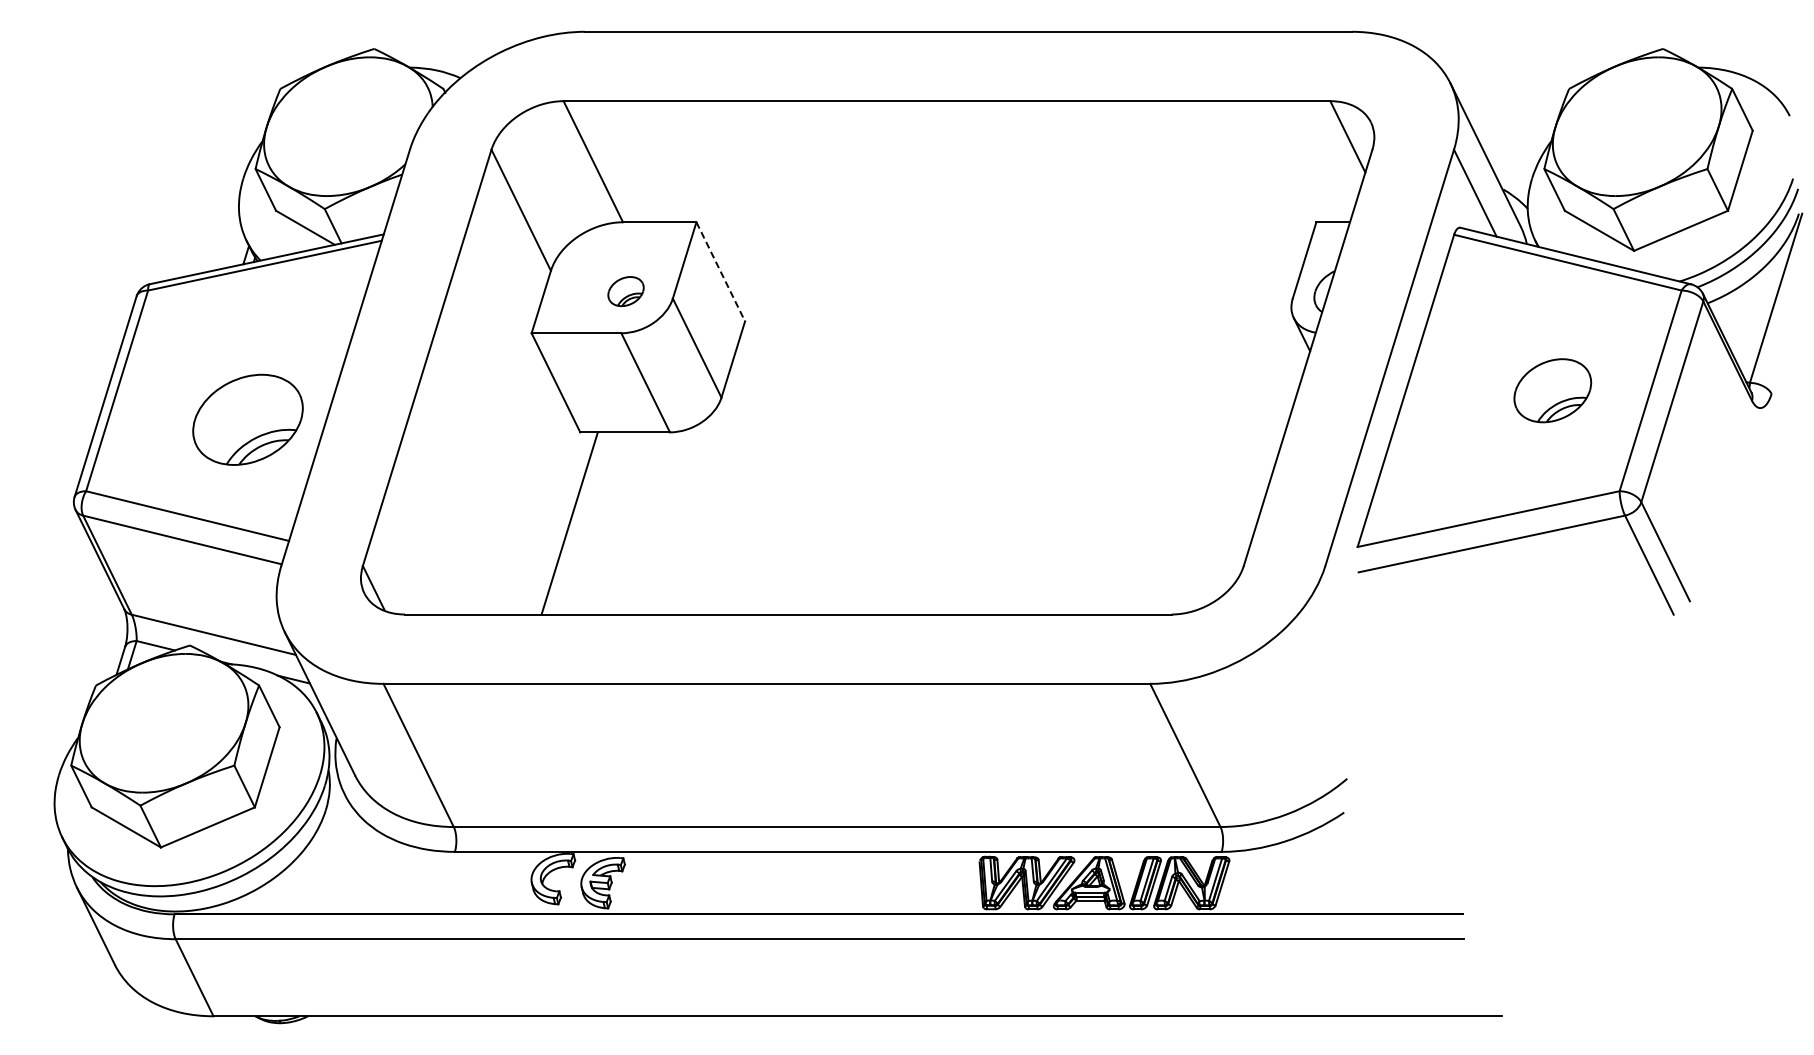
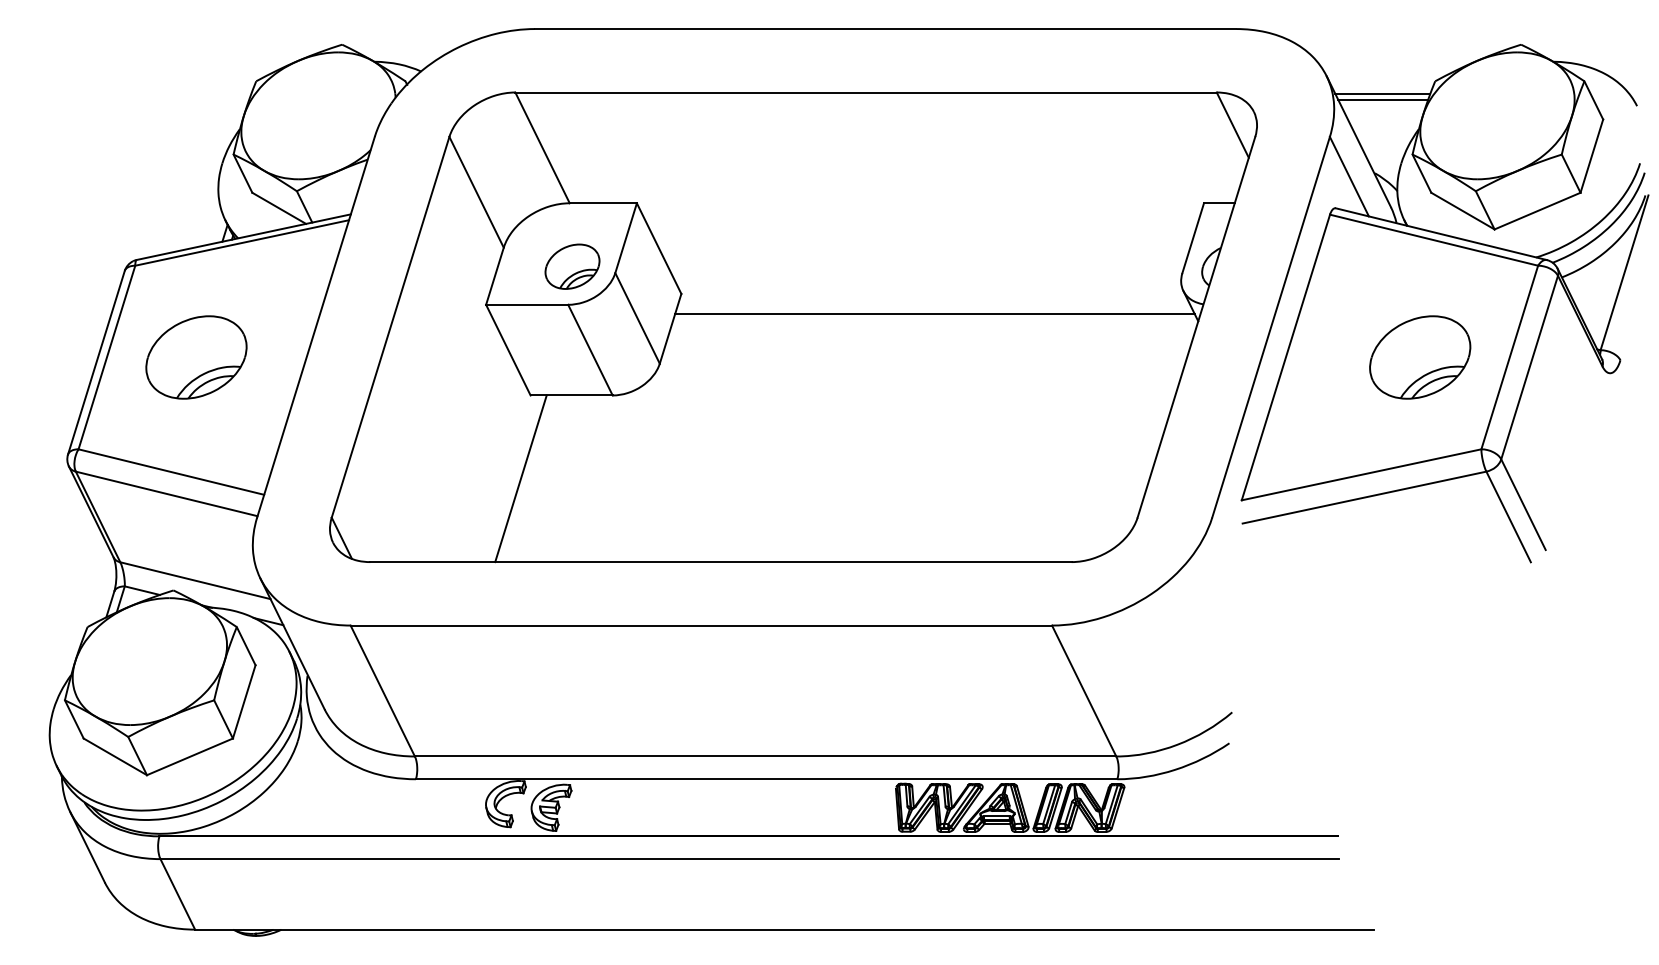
line: (1511, 102) -> (1382, 93), added
line: (1512, 109) -> (1383, 100), added
line: (720, 272) -> (658, 249), dashed -> solid
part: (625, 291) -> (571, 266), size x1.67
line: (1022, 343) -> (935, 314), added
part: (1552, 390) -> (1420, 357), size x1.43
part: (247, 419) -> (196, 357), moved

